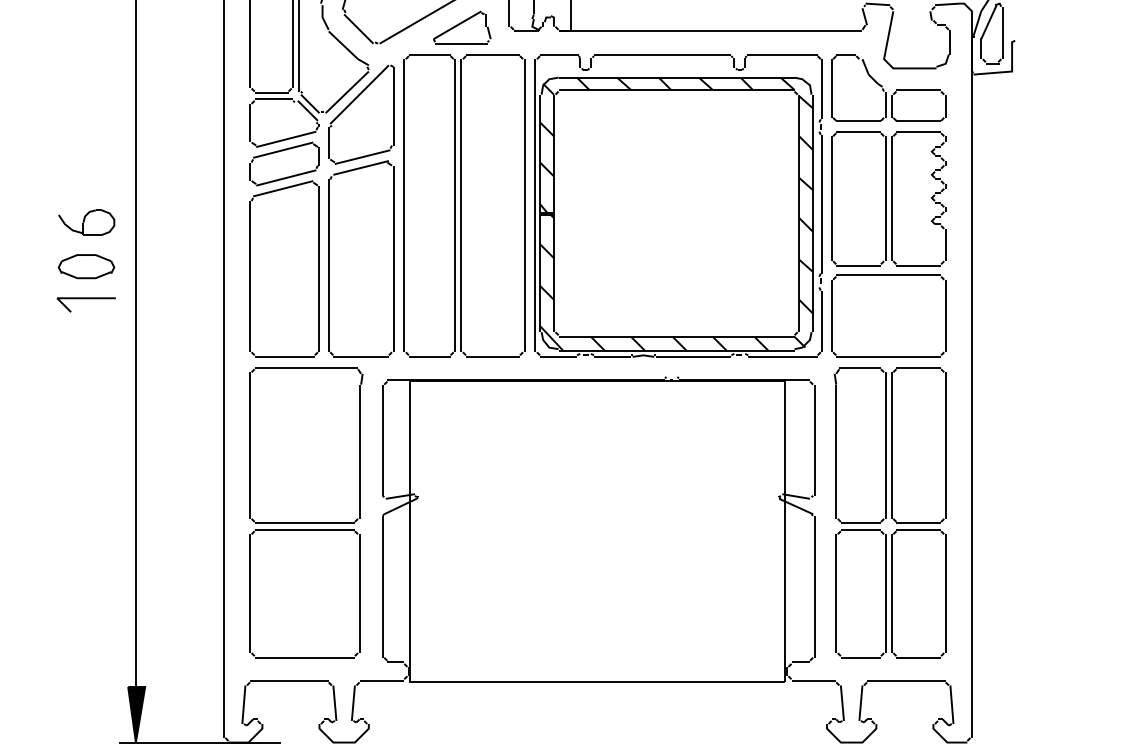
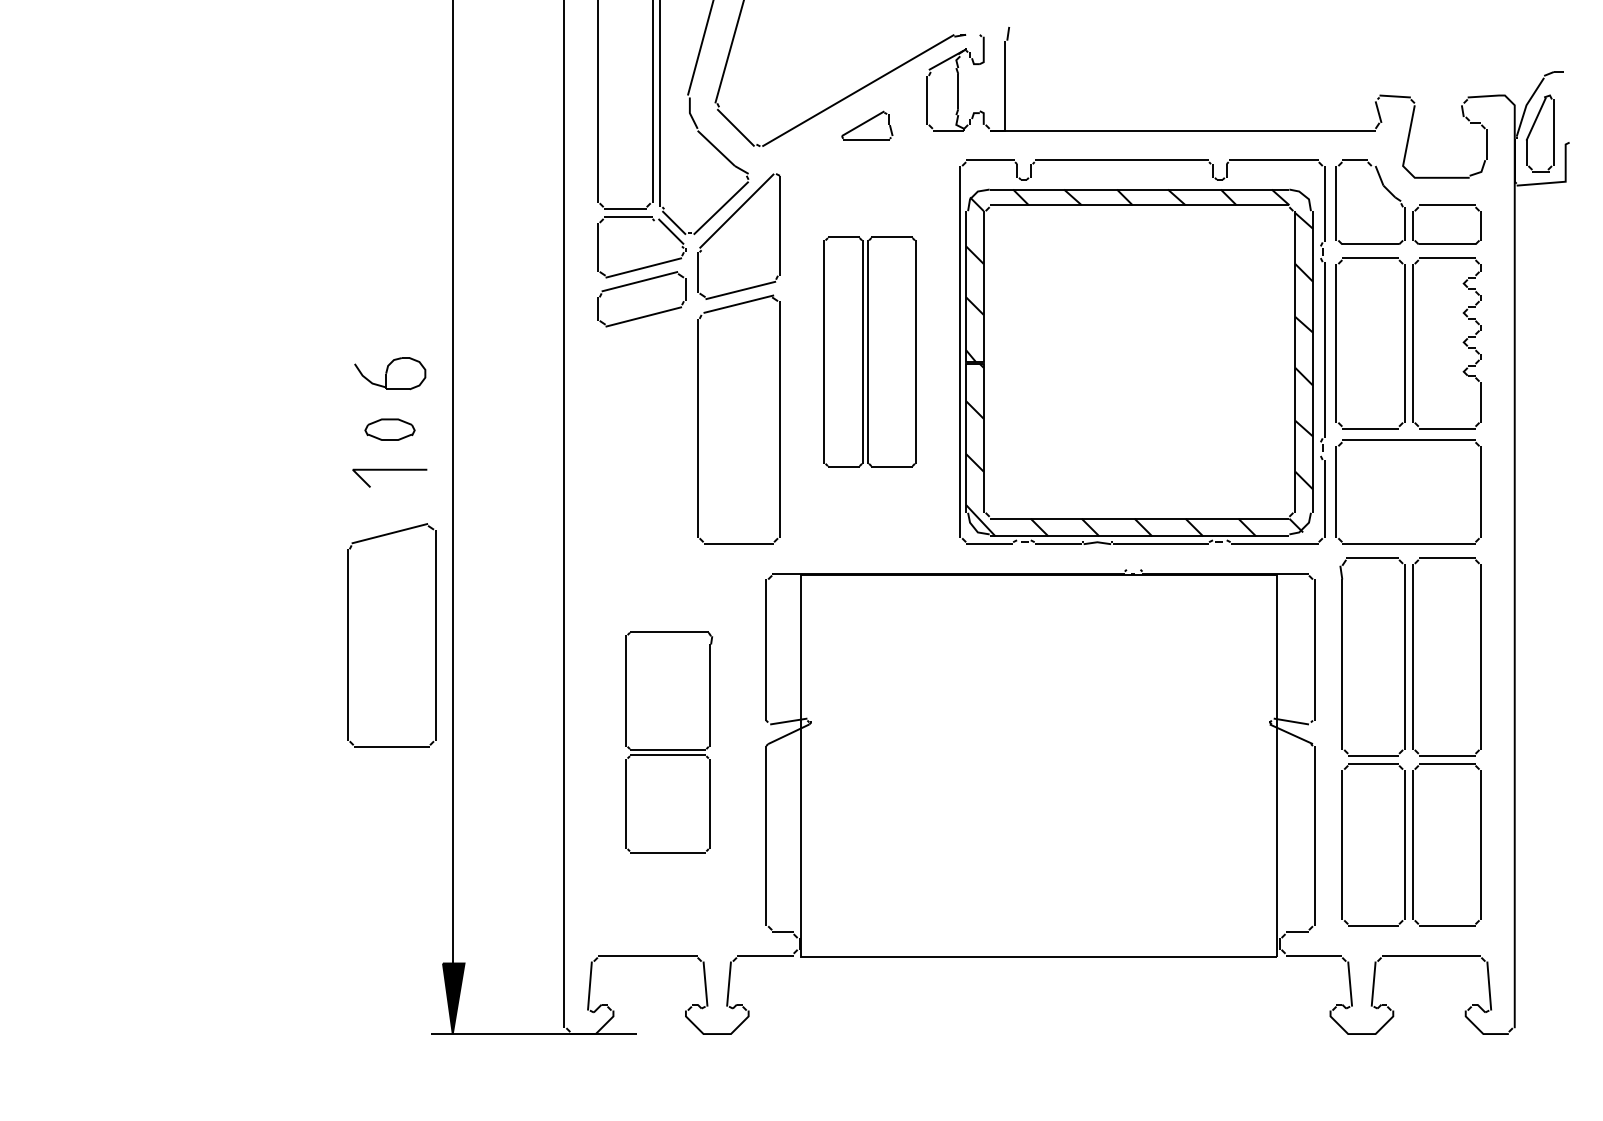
part: (462, 27) -> (867, 125), size x0.7
part: (464, 205) -> (870, 351), size x0.6
part: (86, 266) -> (389, 429), size x0.7
part: (284, 268) -> (391, 635), moved
part: (306, 512) -> (669, 741), size x0.6

